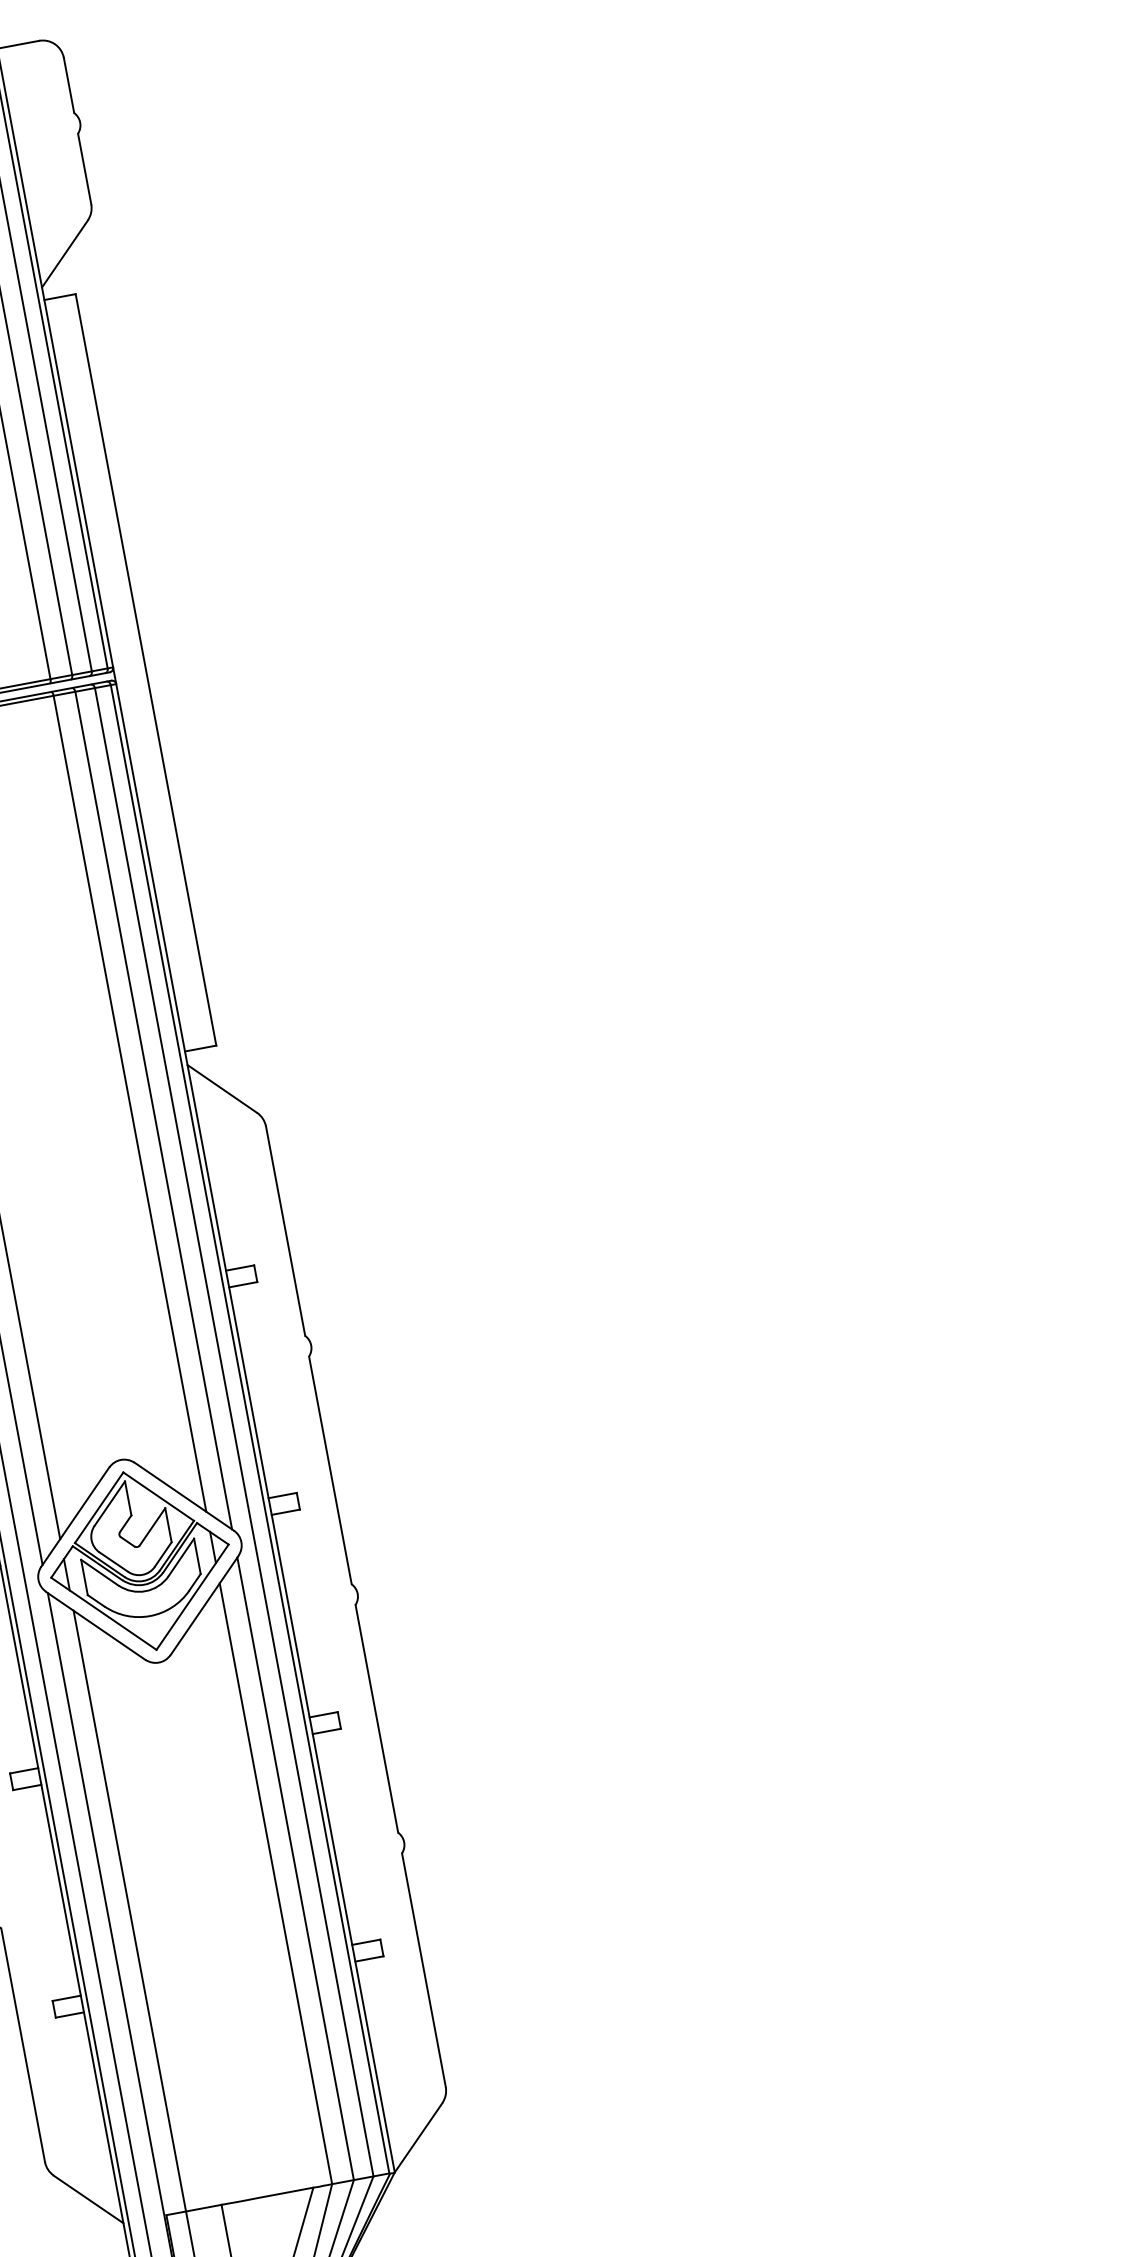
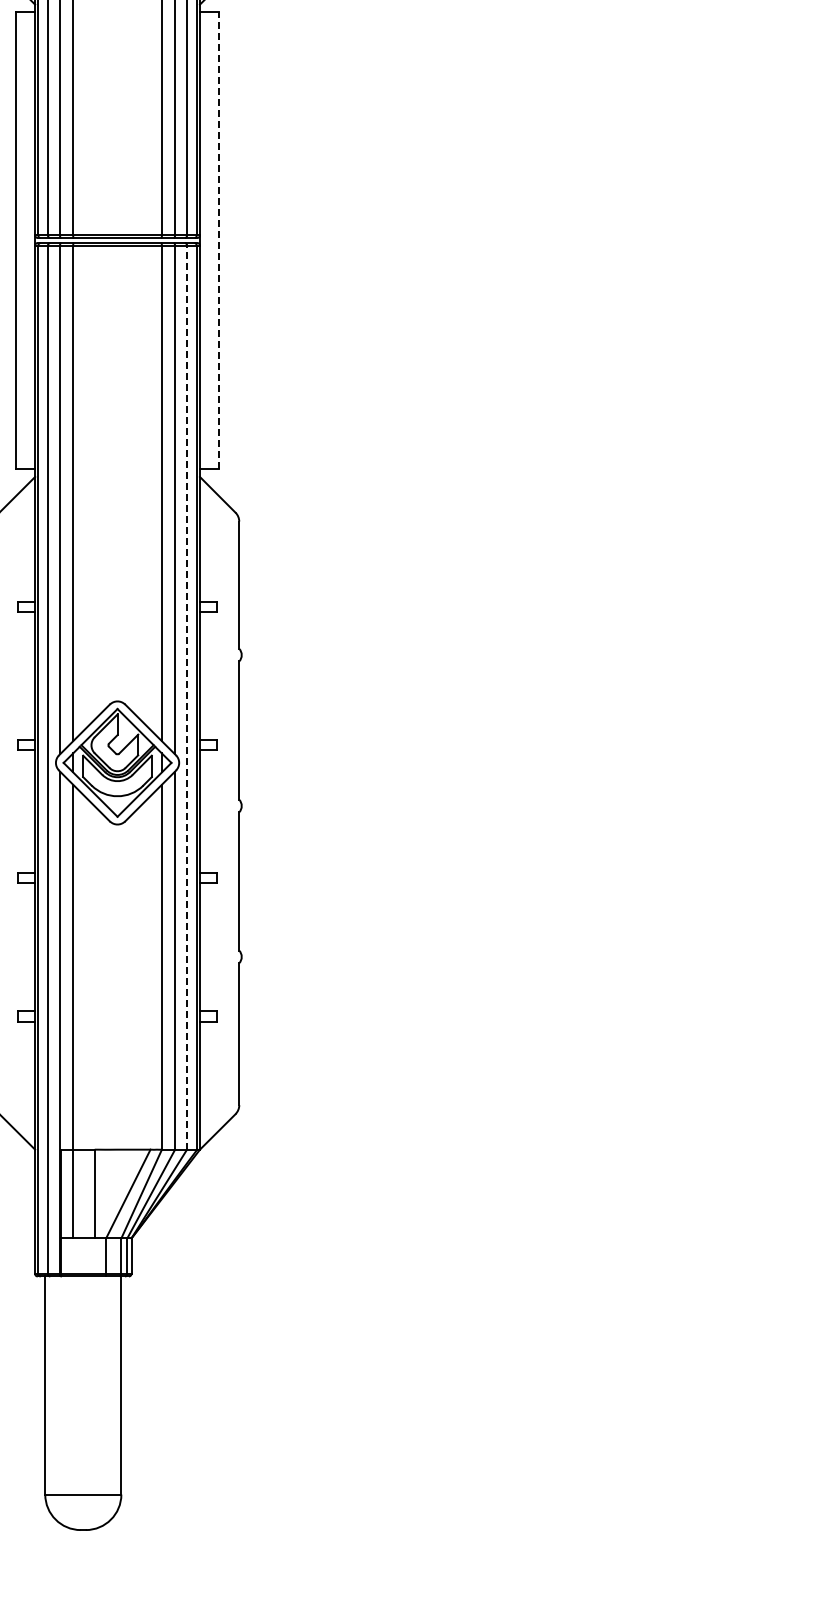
line: (146, 669) -> (219, 240), solid -> dashed
line: (234, 1431) -> (187, 697), solid -> dashed

